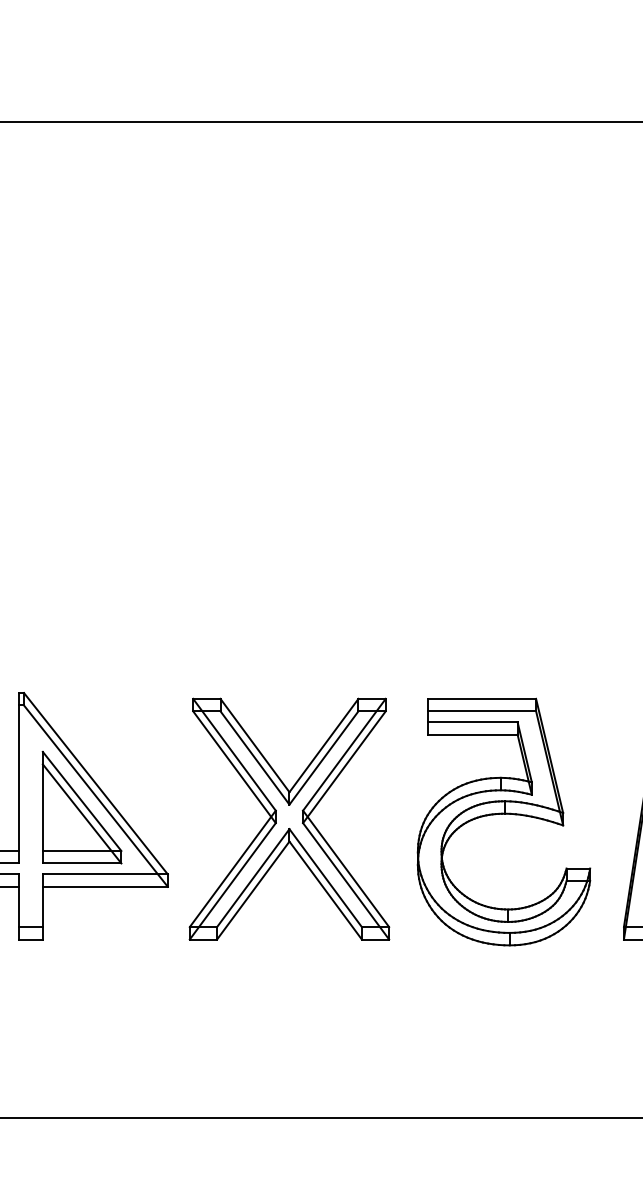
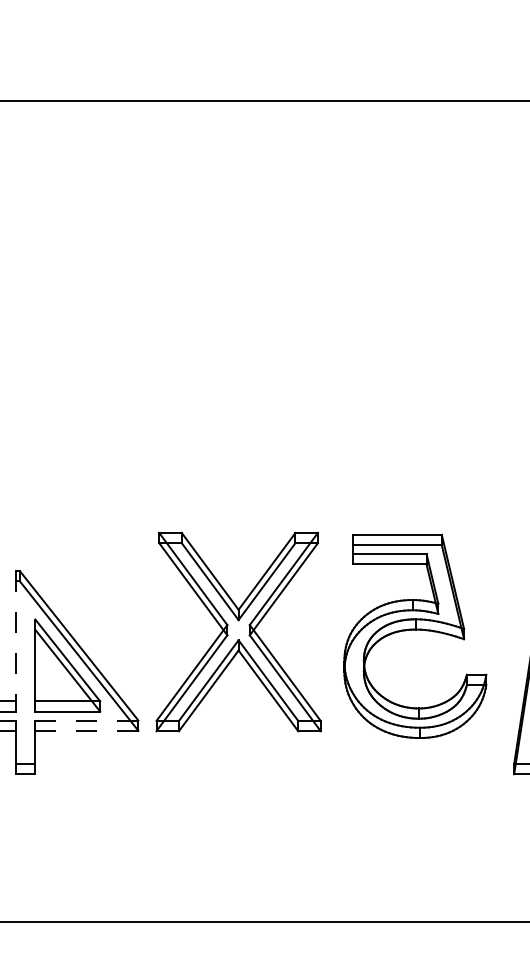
line: (18, 772) -> (15, 636), solid -> dashed
part: (289, 818) -> (238, 631), moved
part: (504, 822) -> (415, 636), moved
line: (106, 874) -> (87, 720), solid -> dashed
line: (106, 886) -> (87, 730), solid -> dashed

